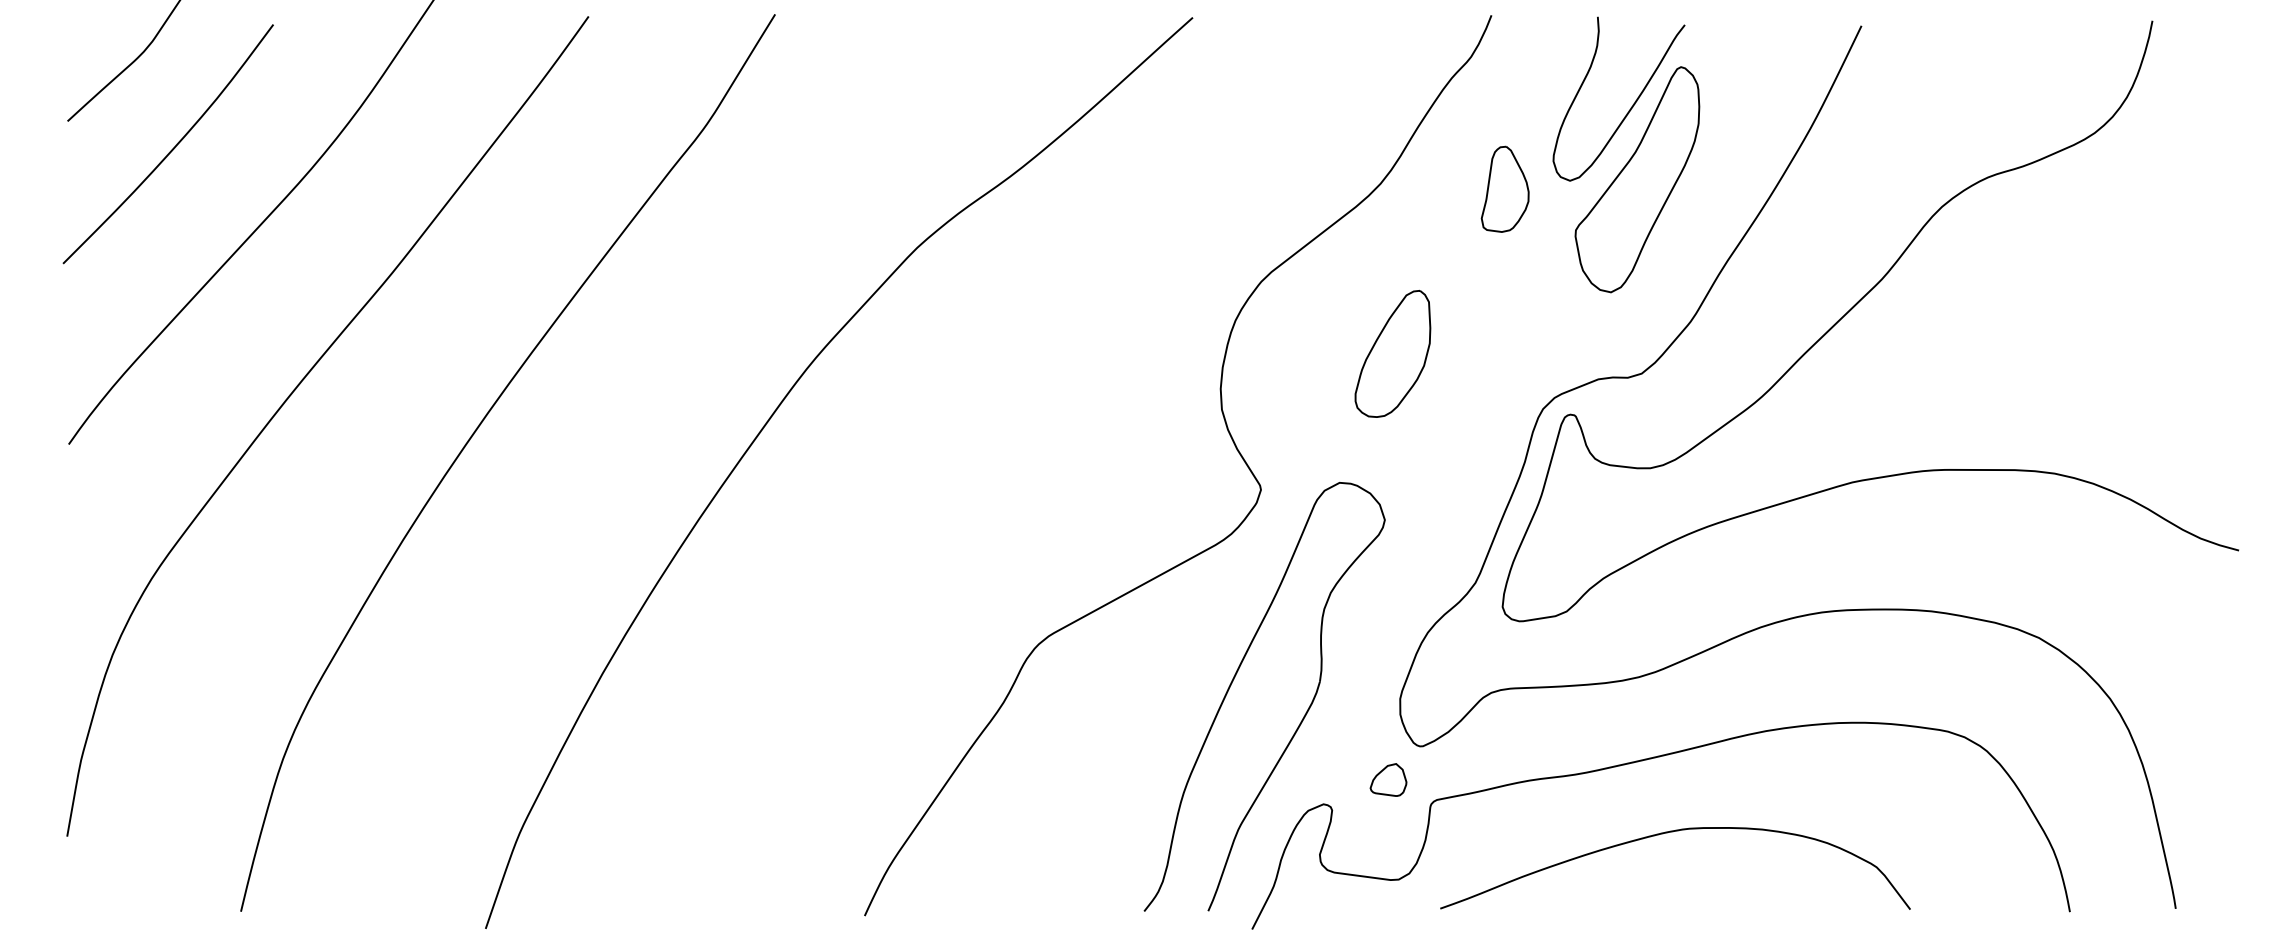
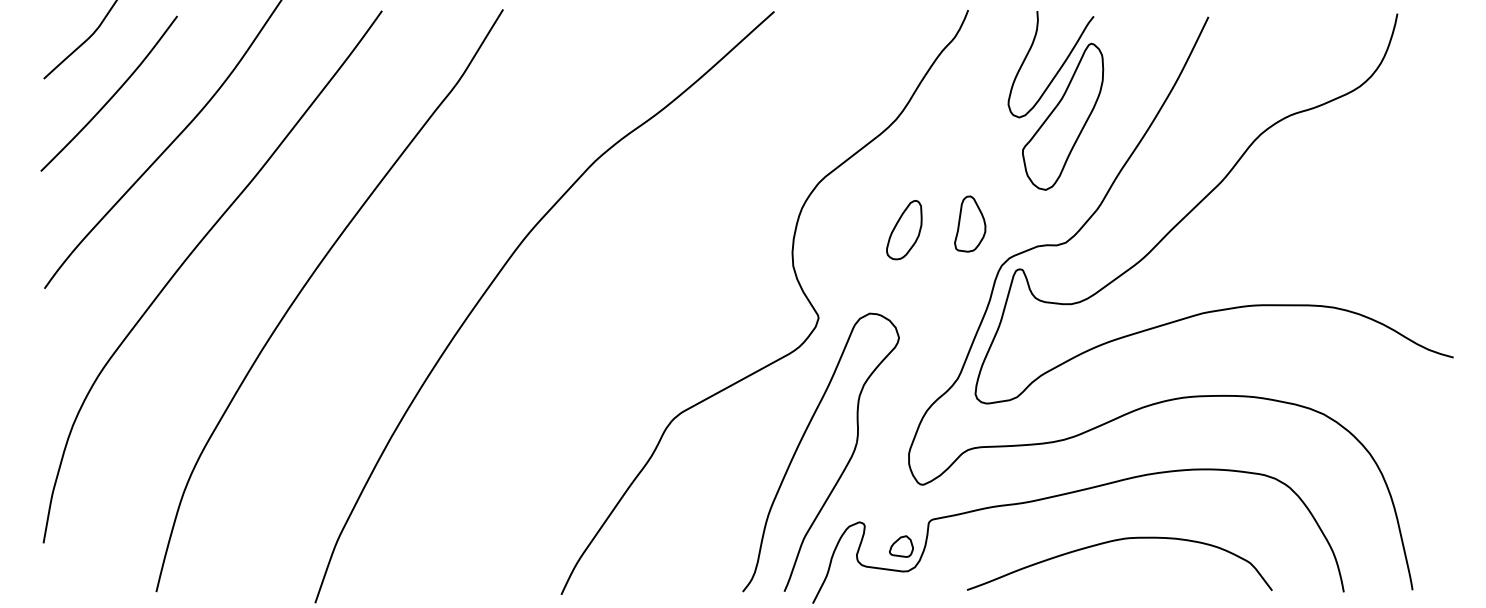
part: (1505, 188) -> (970, 223), moved
part: (1393, 354) -> (904, 230), size x0.71
part: (1388, 779) -> (901, 546), moved
curve: (1668, 833) -> (1115, 541), moved

